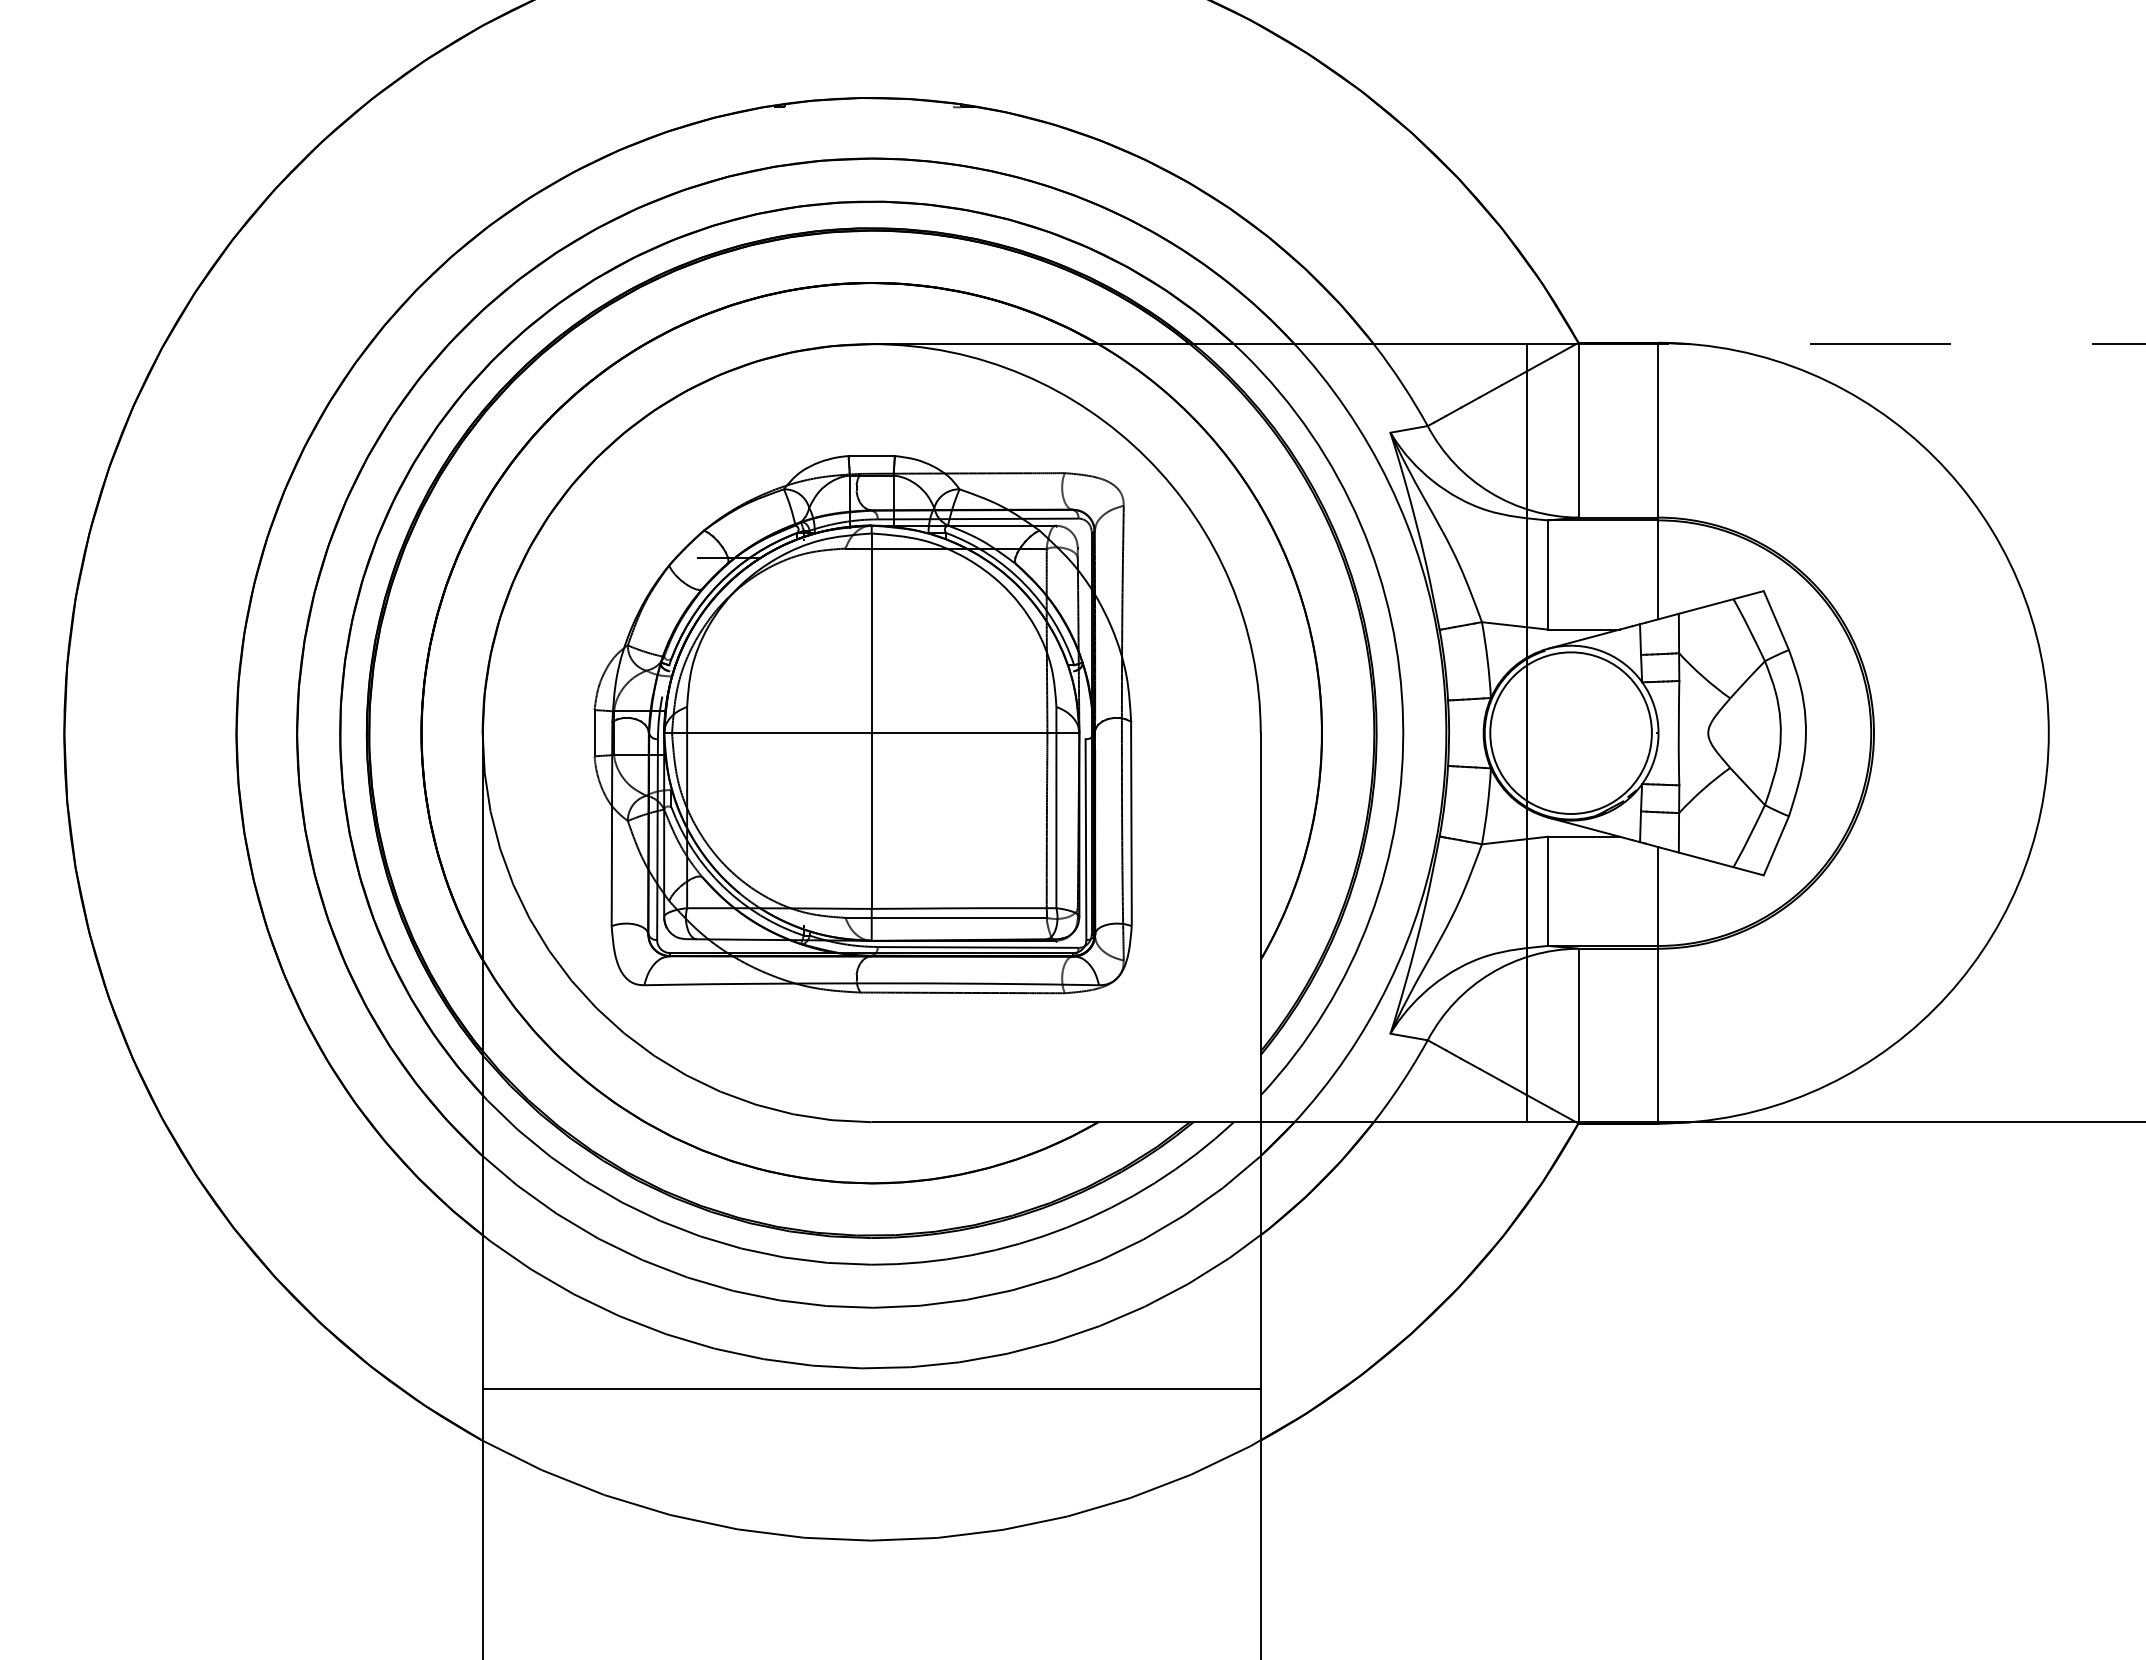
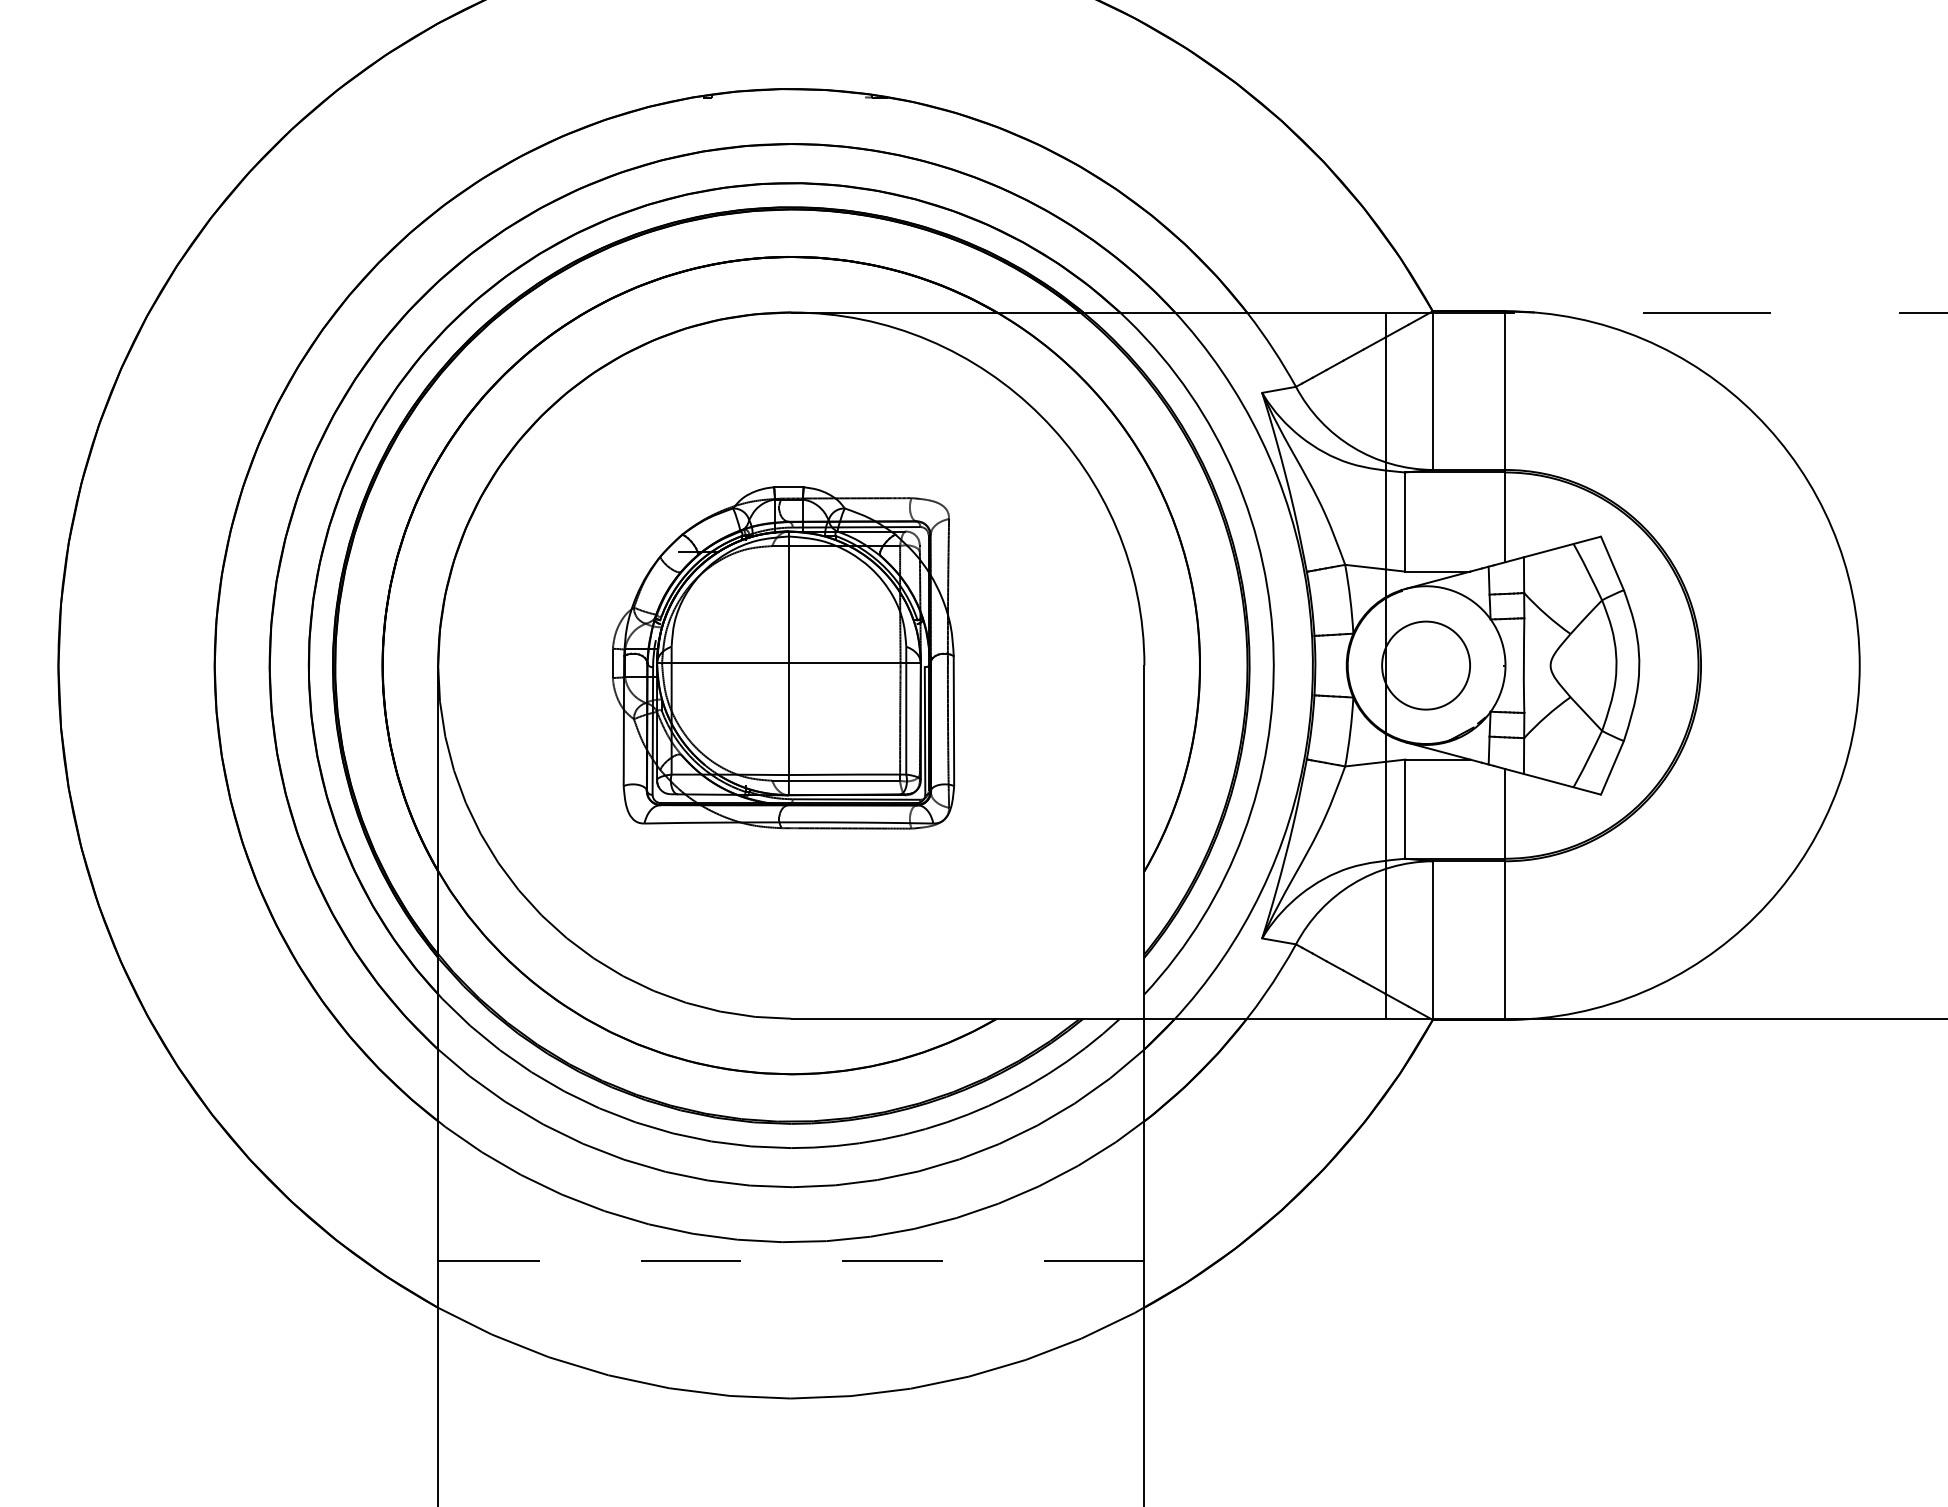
part: (862, 724) -> (782, 657), size x0.7
circle: (1570, 732) -> (1425, 664), size x0.6
line: (871, 1388) -> (791, 1260), solid -> dashed

